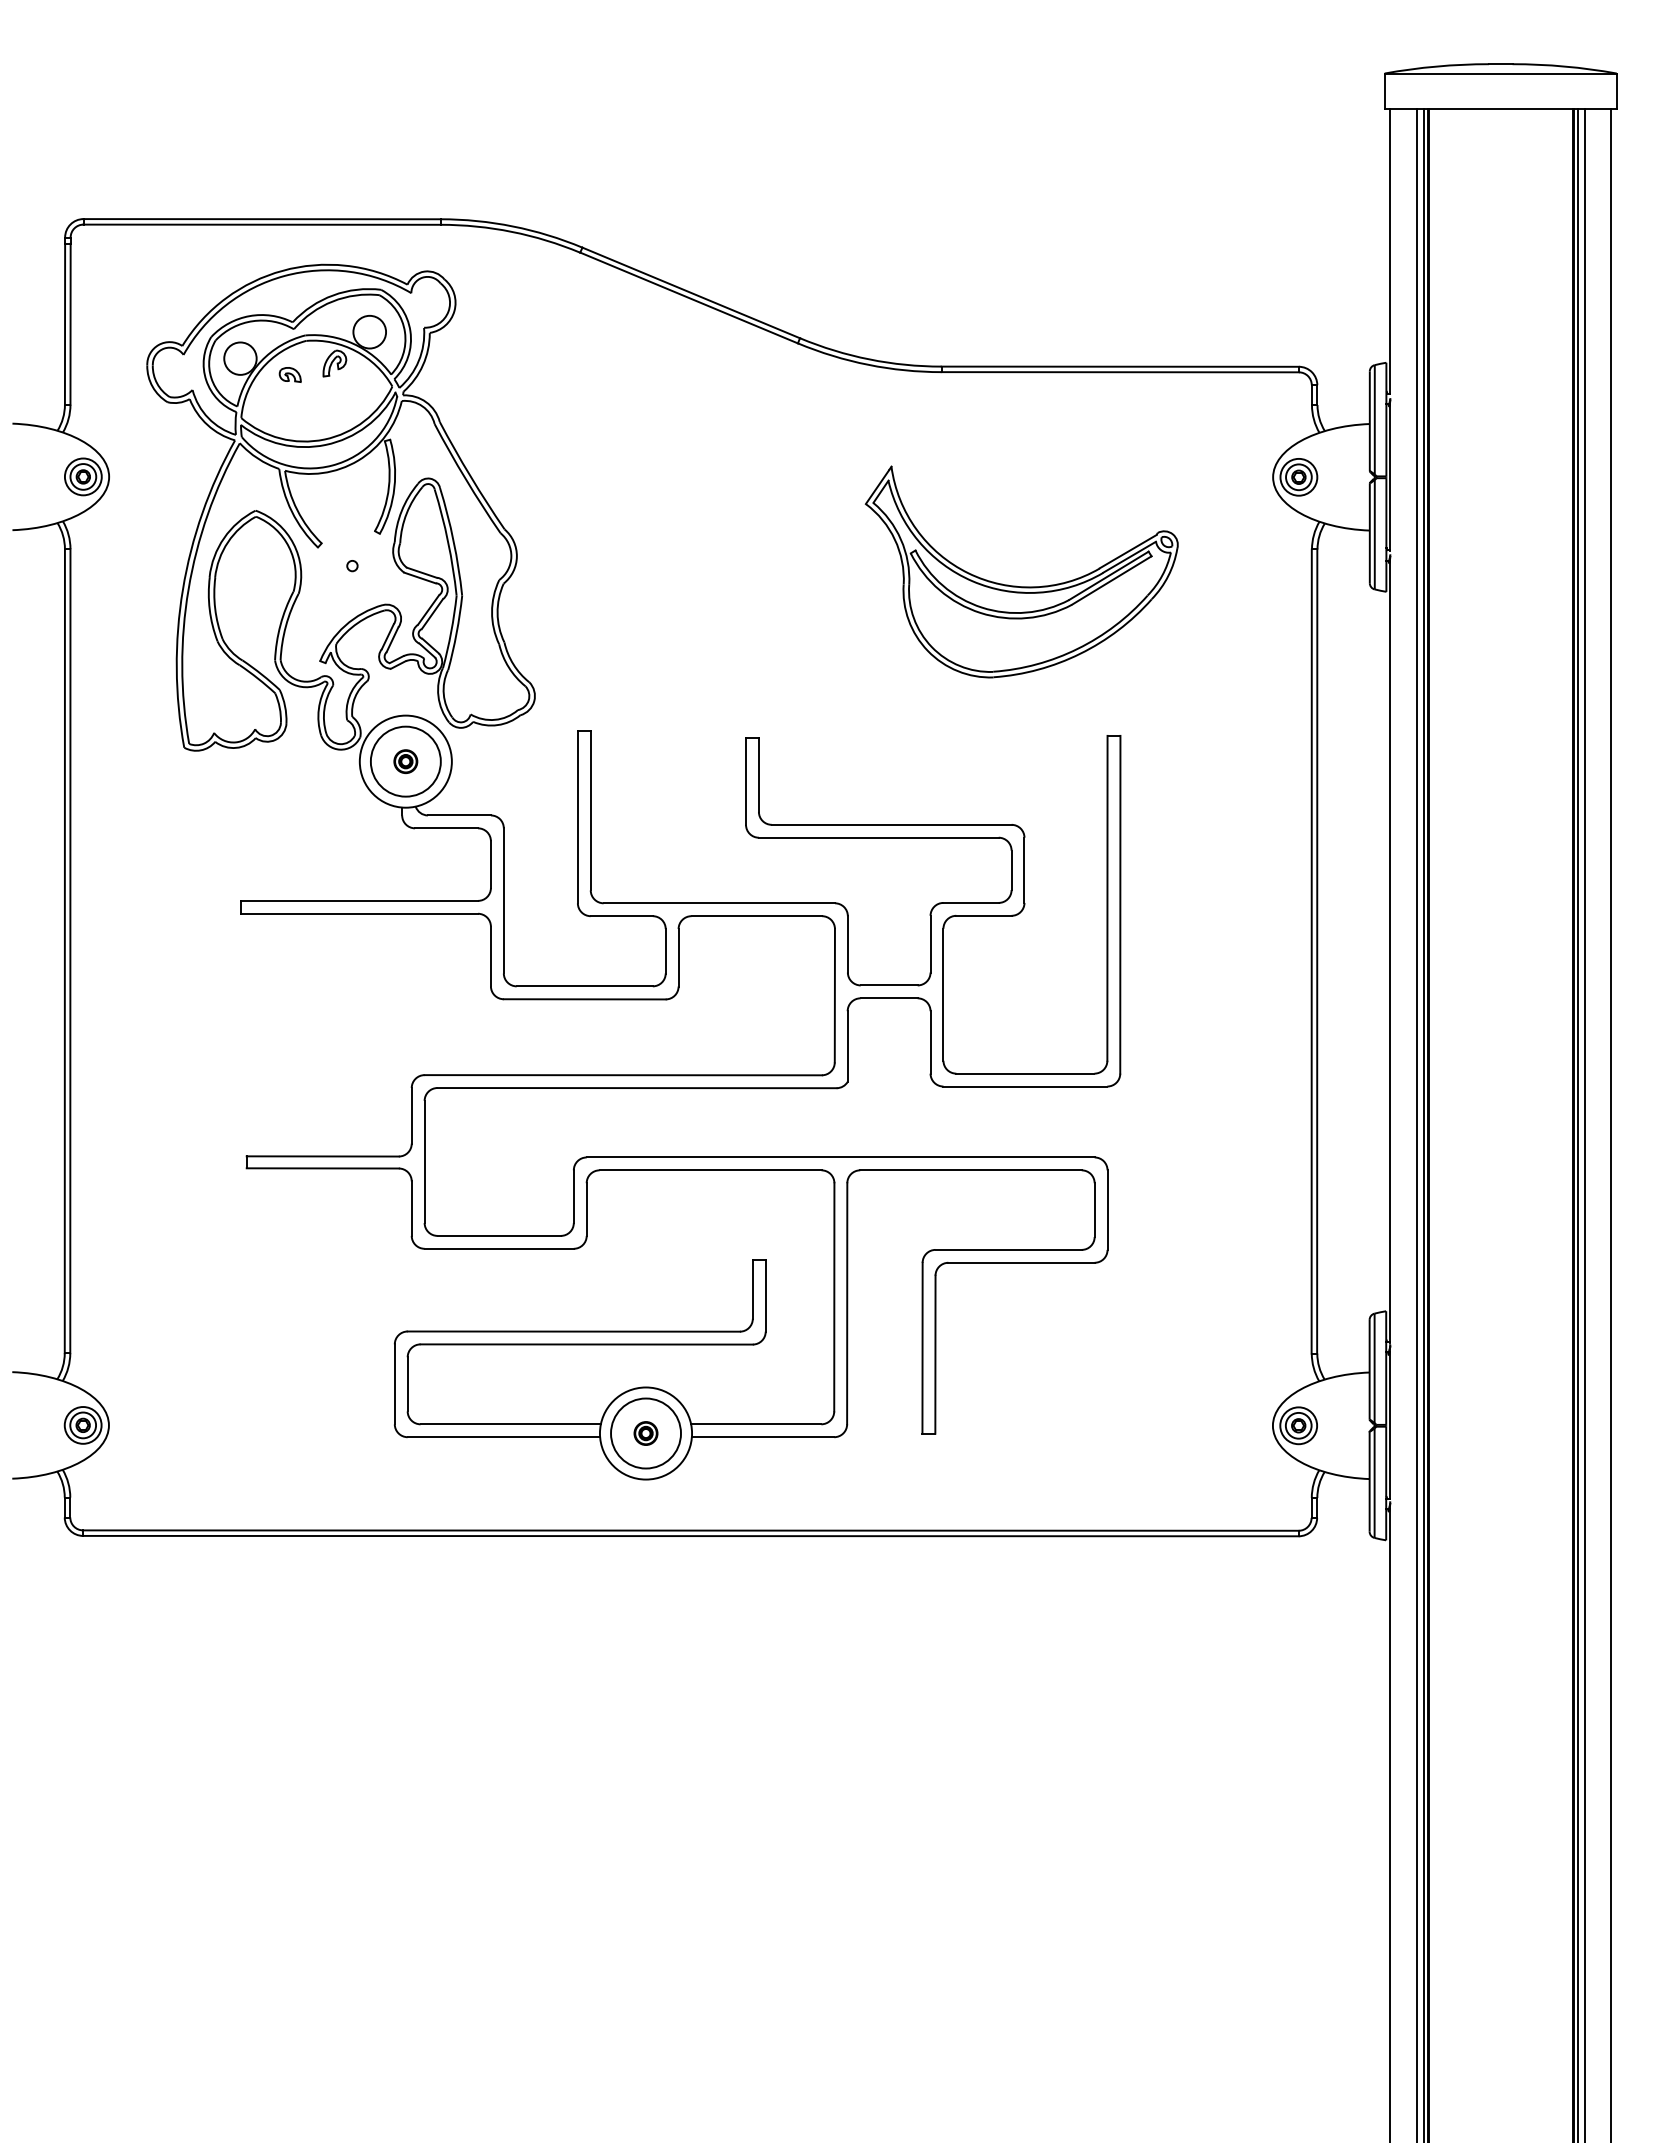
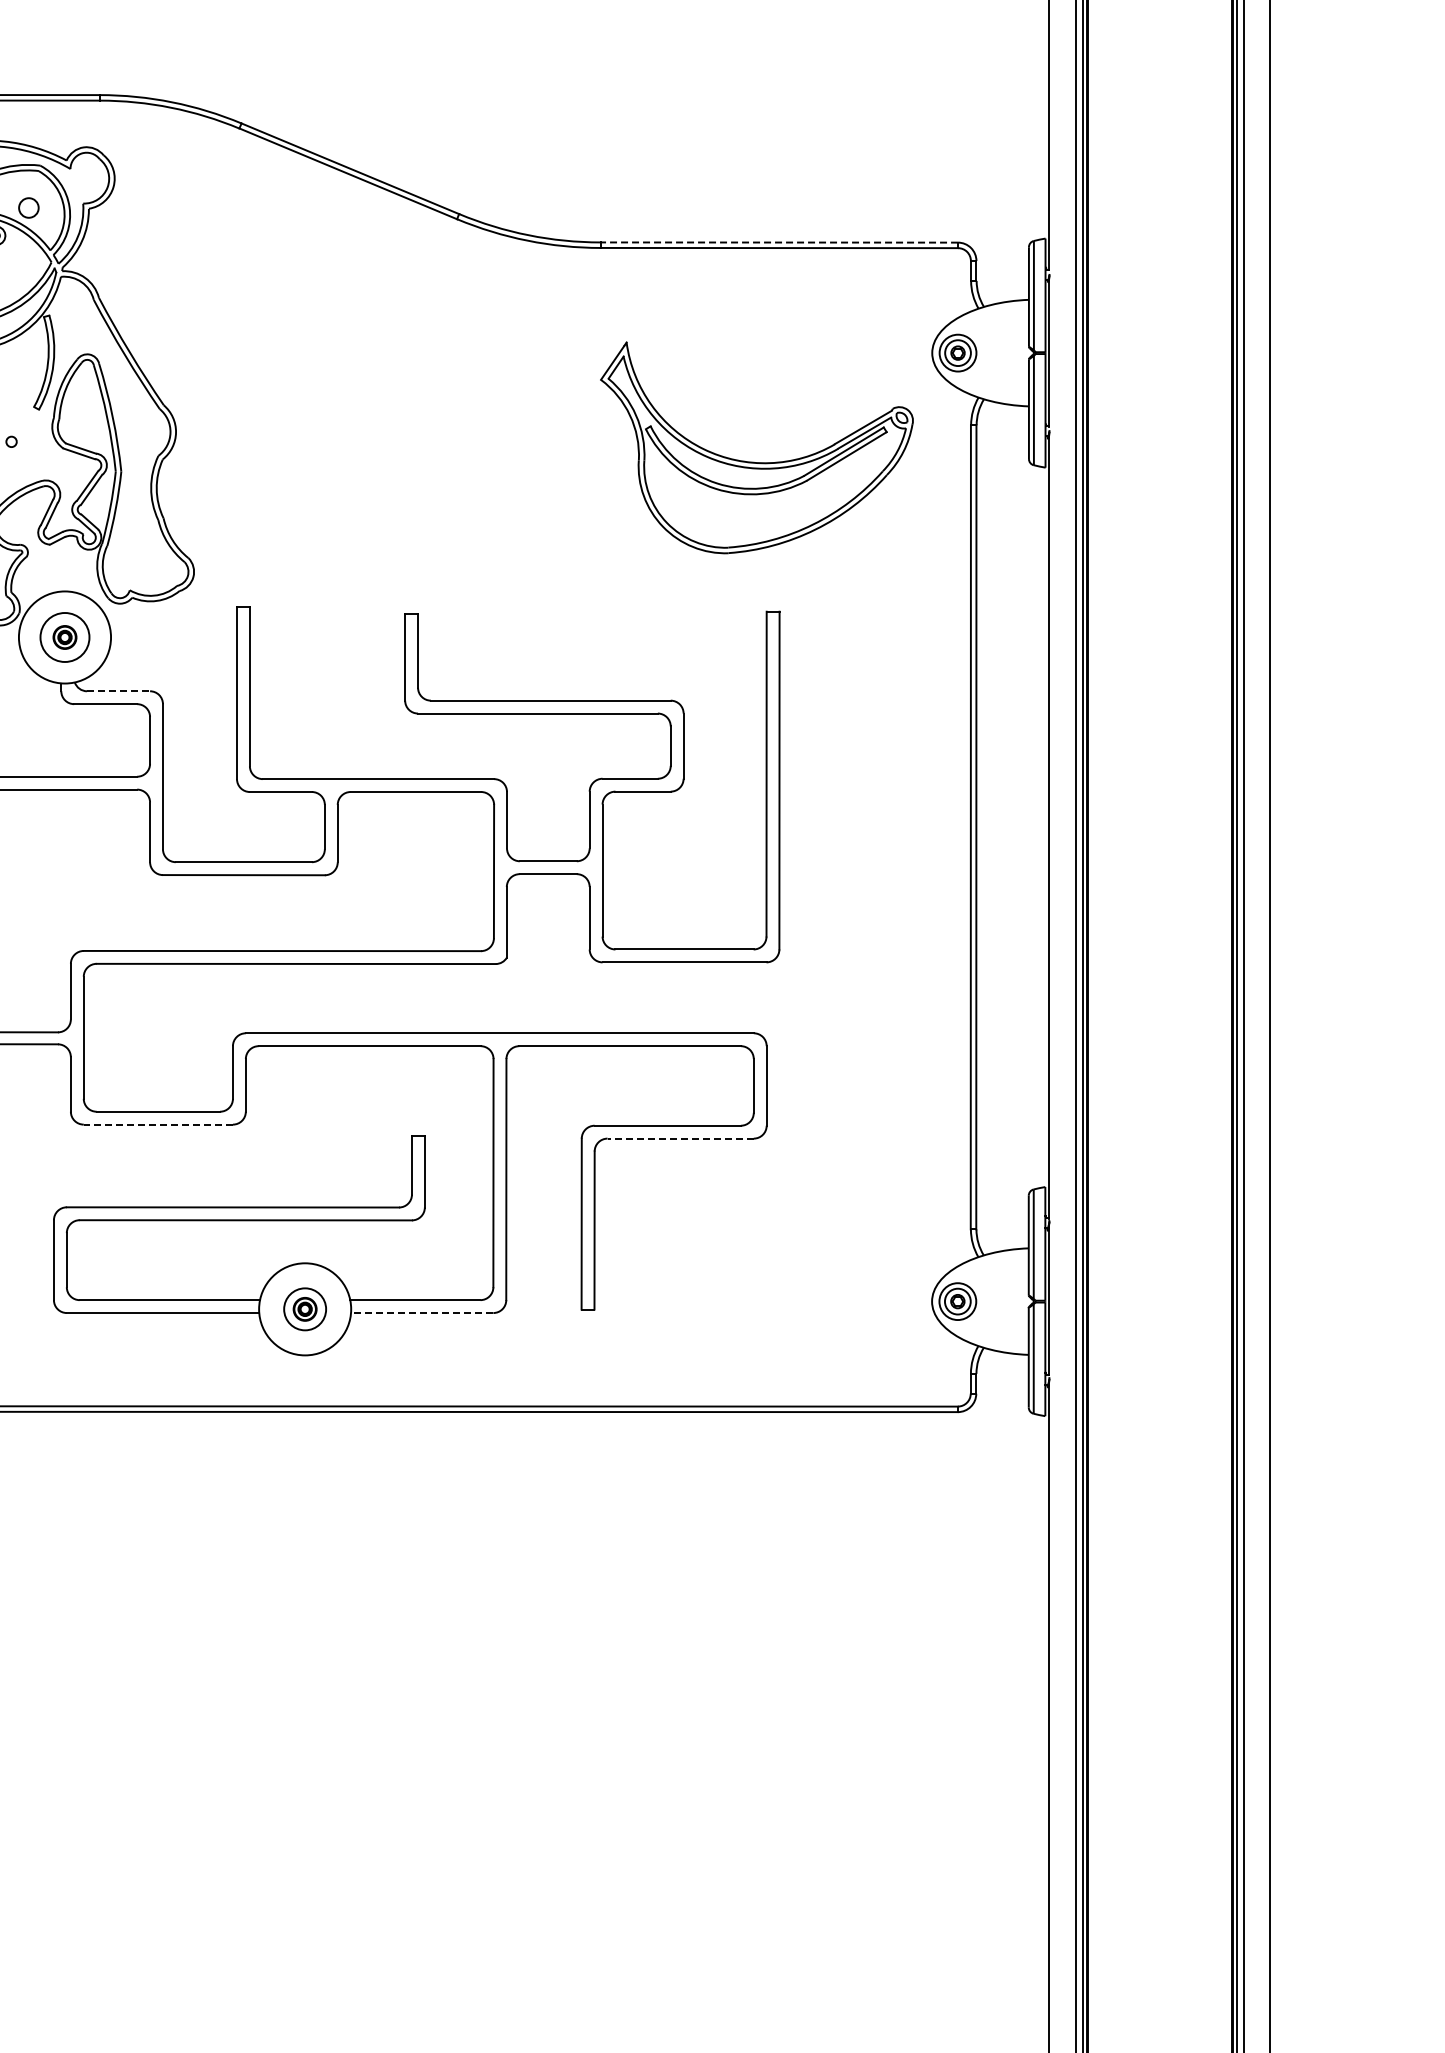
circle: (369, 331) -> (28, 207), size x0.6
line: (1120, 366) -> (779, 242), solid -> dashed
part: (1016, 585) -> (751, 461), moved
circle: (405, 761) -> (64, 637), size x0.7
line: (459, 815) -> (118, 691), solid -> dashed
line: (499, 1248) -> (158, 1124), solid -> dashed
line: (1021, 1262) -> (680, 1138), solid -> dashed
circle: (646, 1433) -> (305, 1309), size x0.6
line: (762, 1437) -> (421, 1313), solid -> dashed

